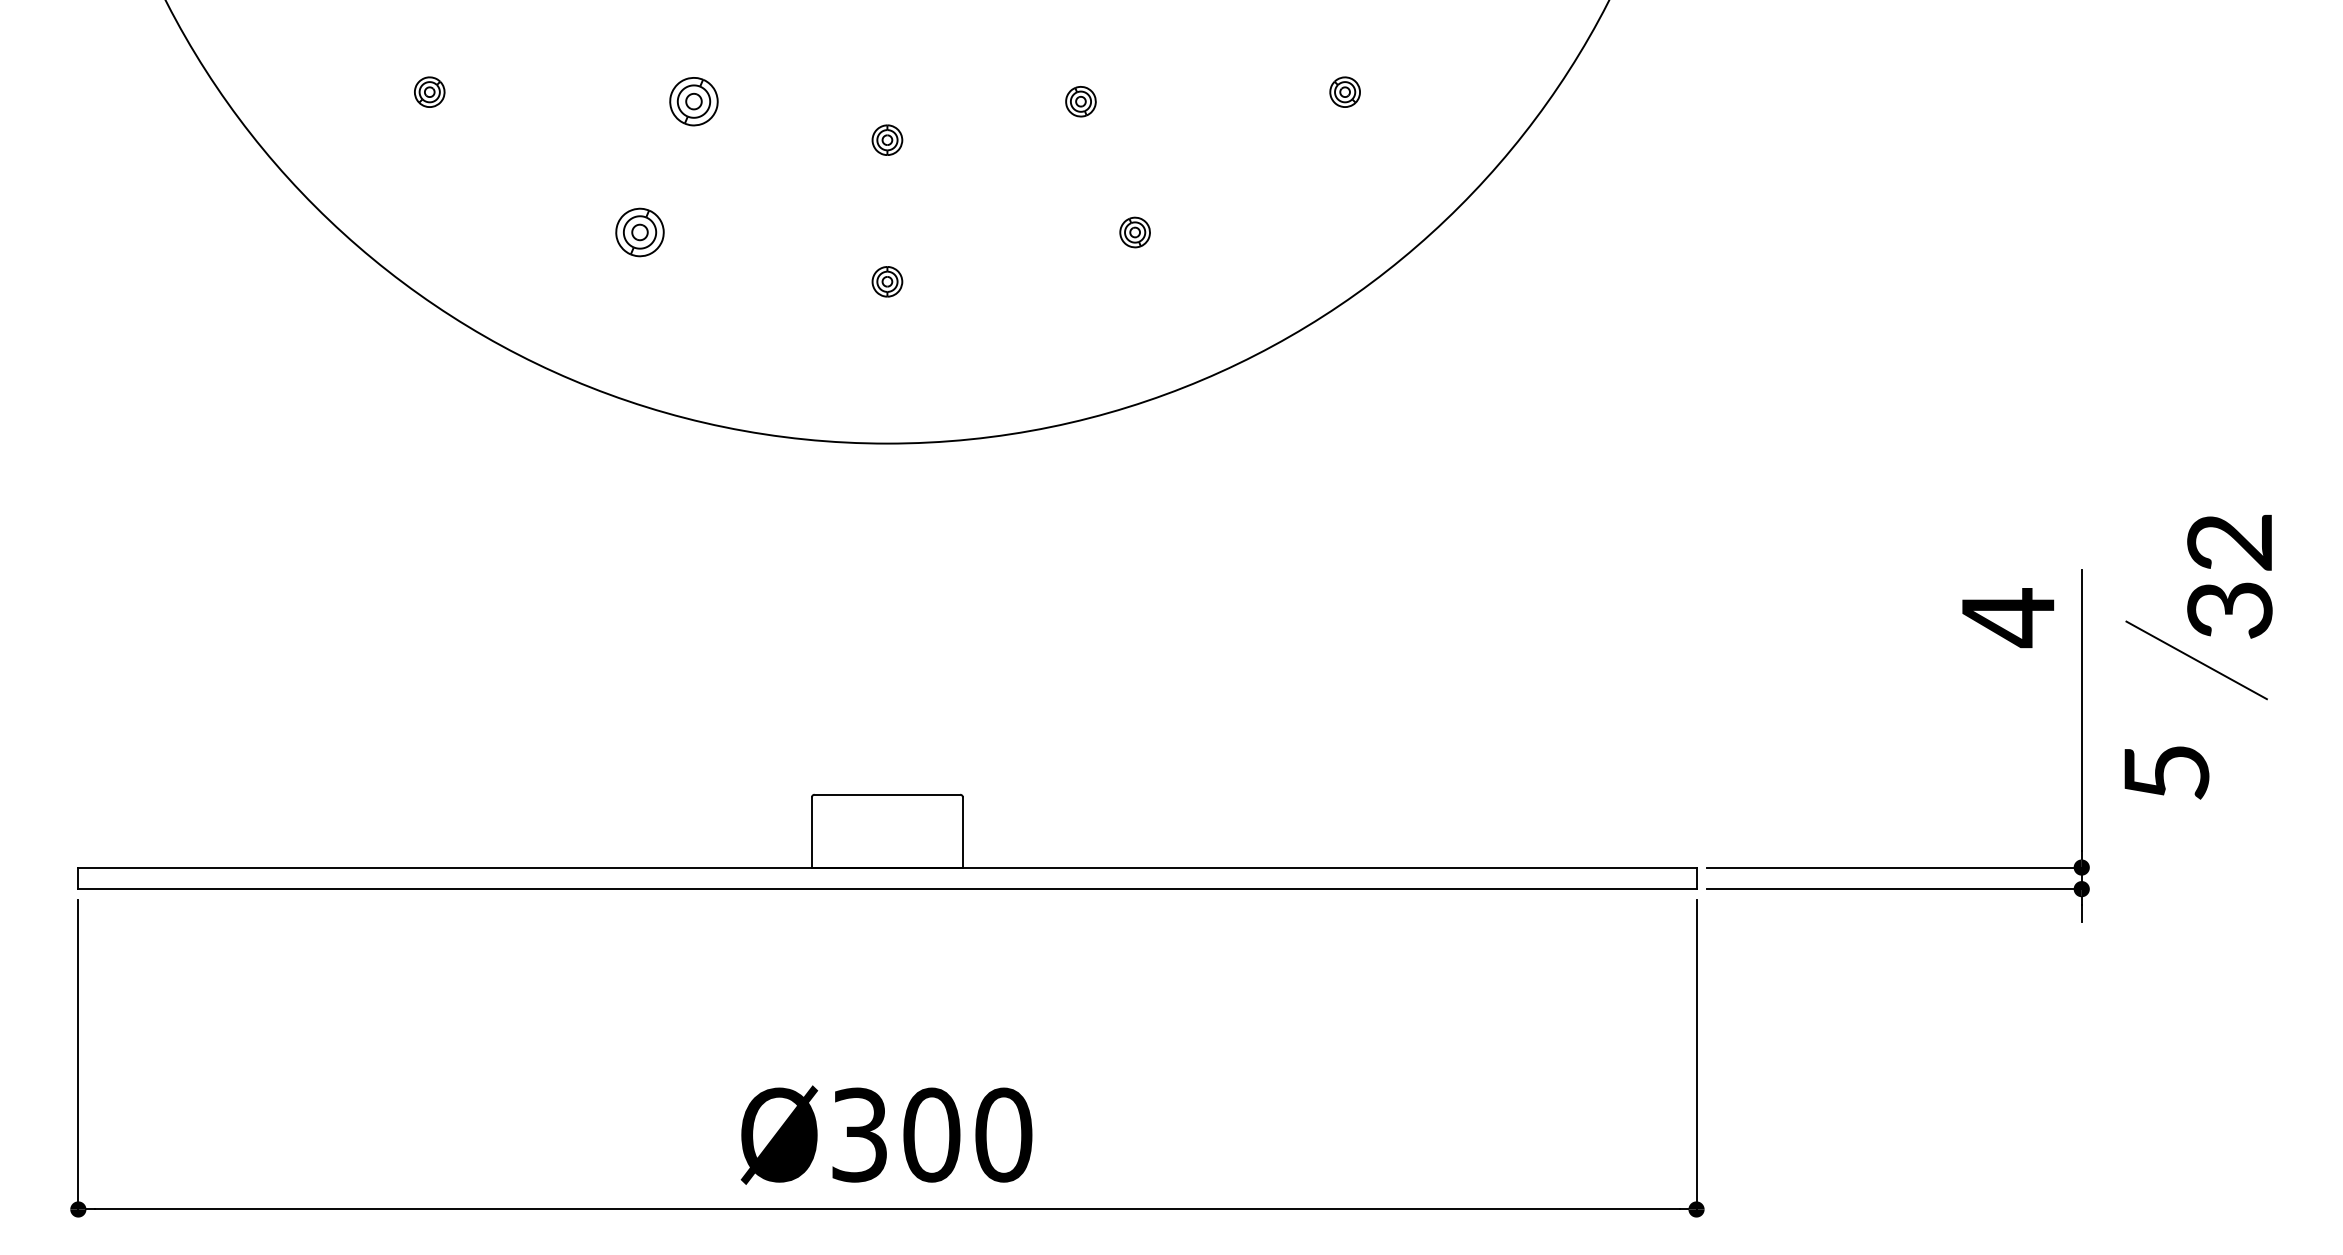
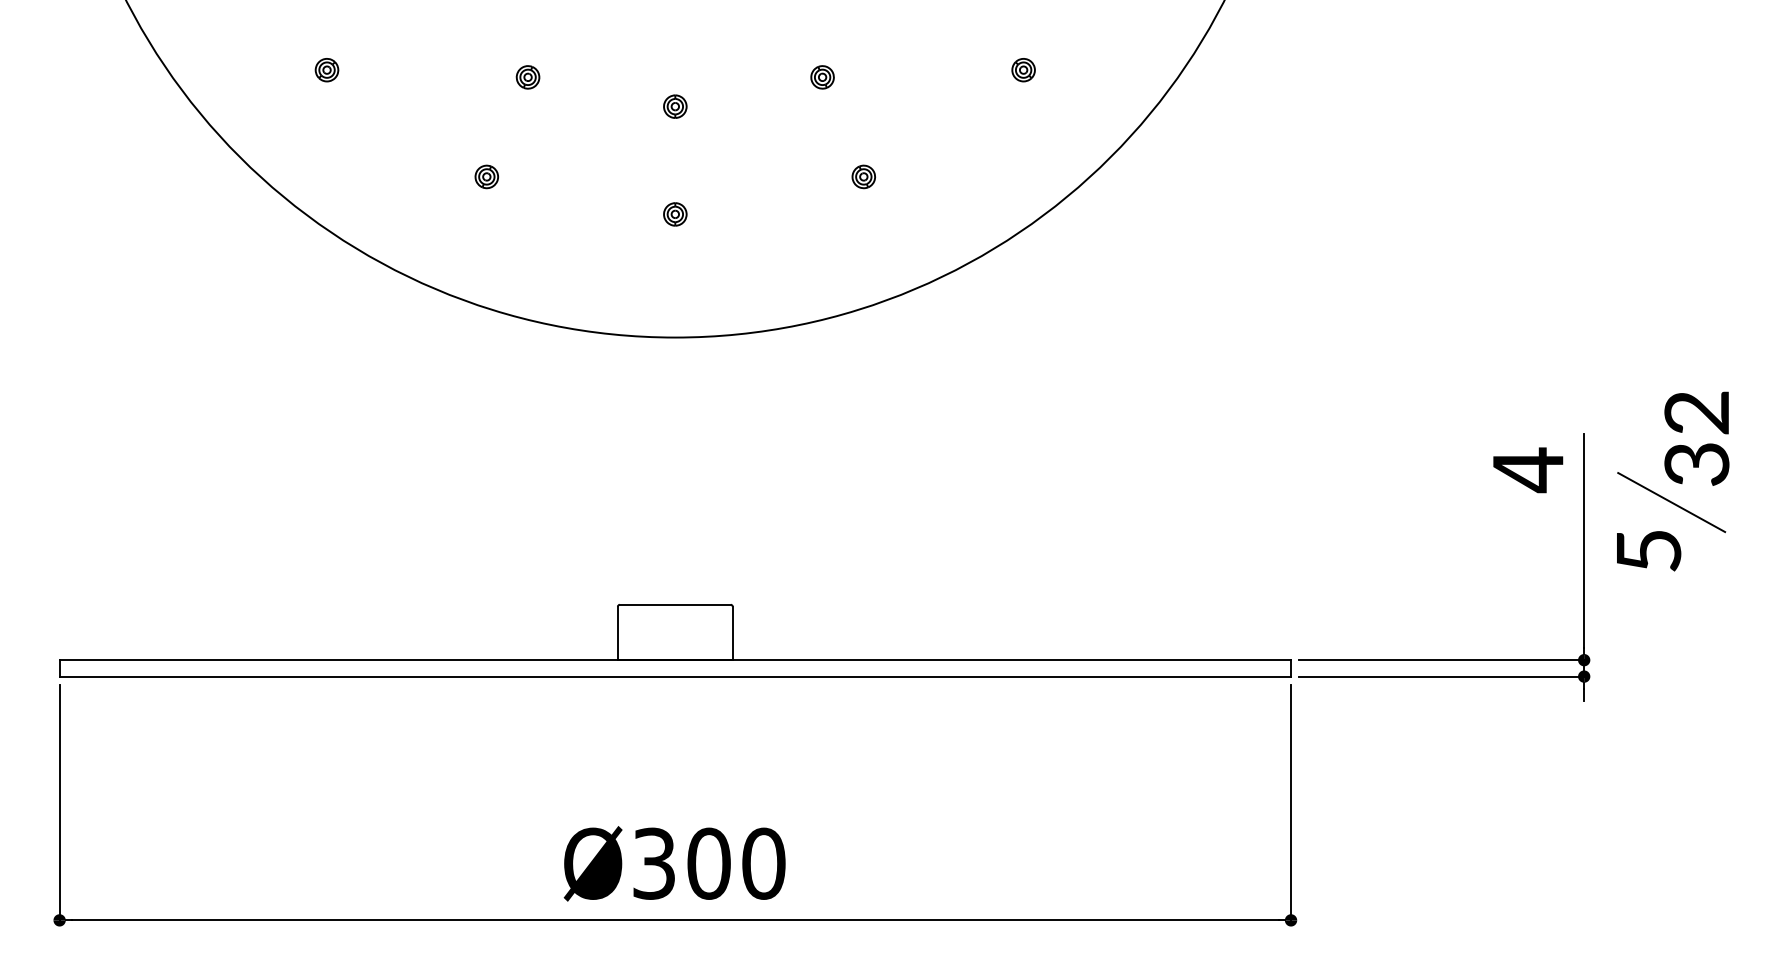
part: (693, 101) -> (527, 77), size x0.62
part: (639, 231) -> (486, 176), size x0.62
text: (2167, 773) -> (1649, 551), moved

